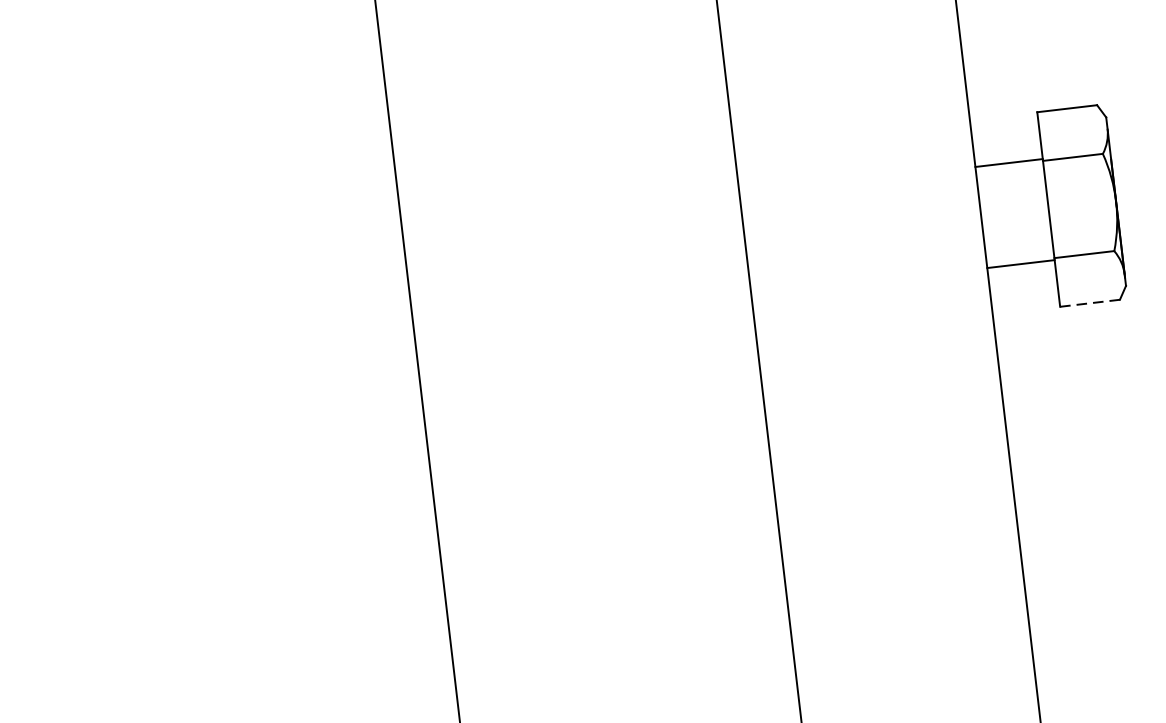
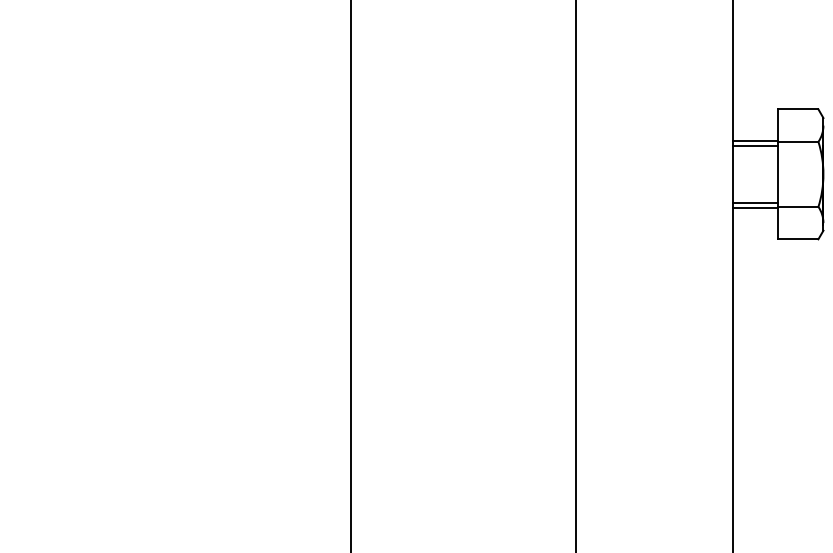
line: (1009, 170) -> (755, 145), added
line: (1019, 257) -> (755, 203), added
line: (1090, 303) -> (798, 239), dashed -> solid

